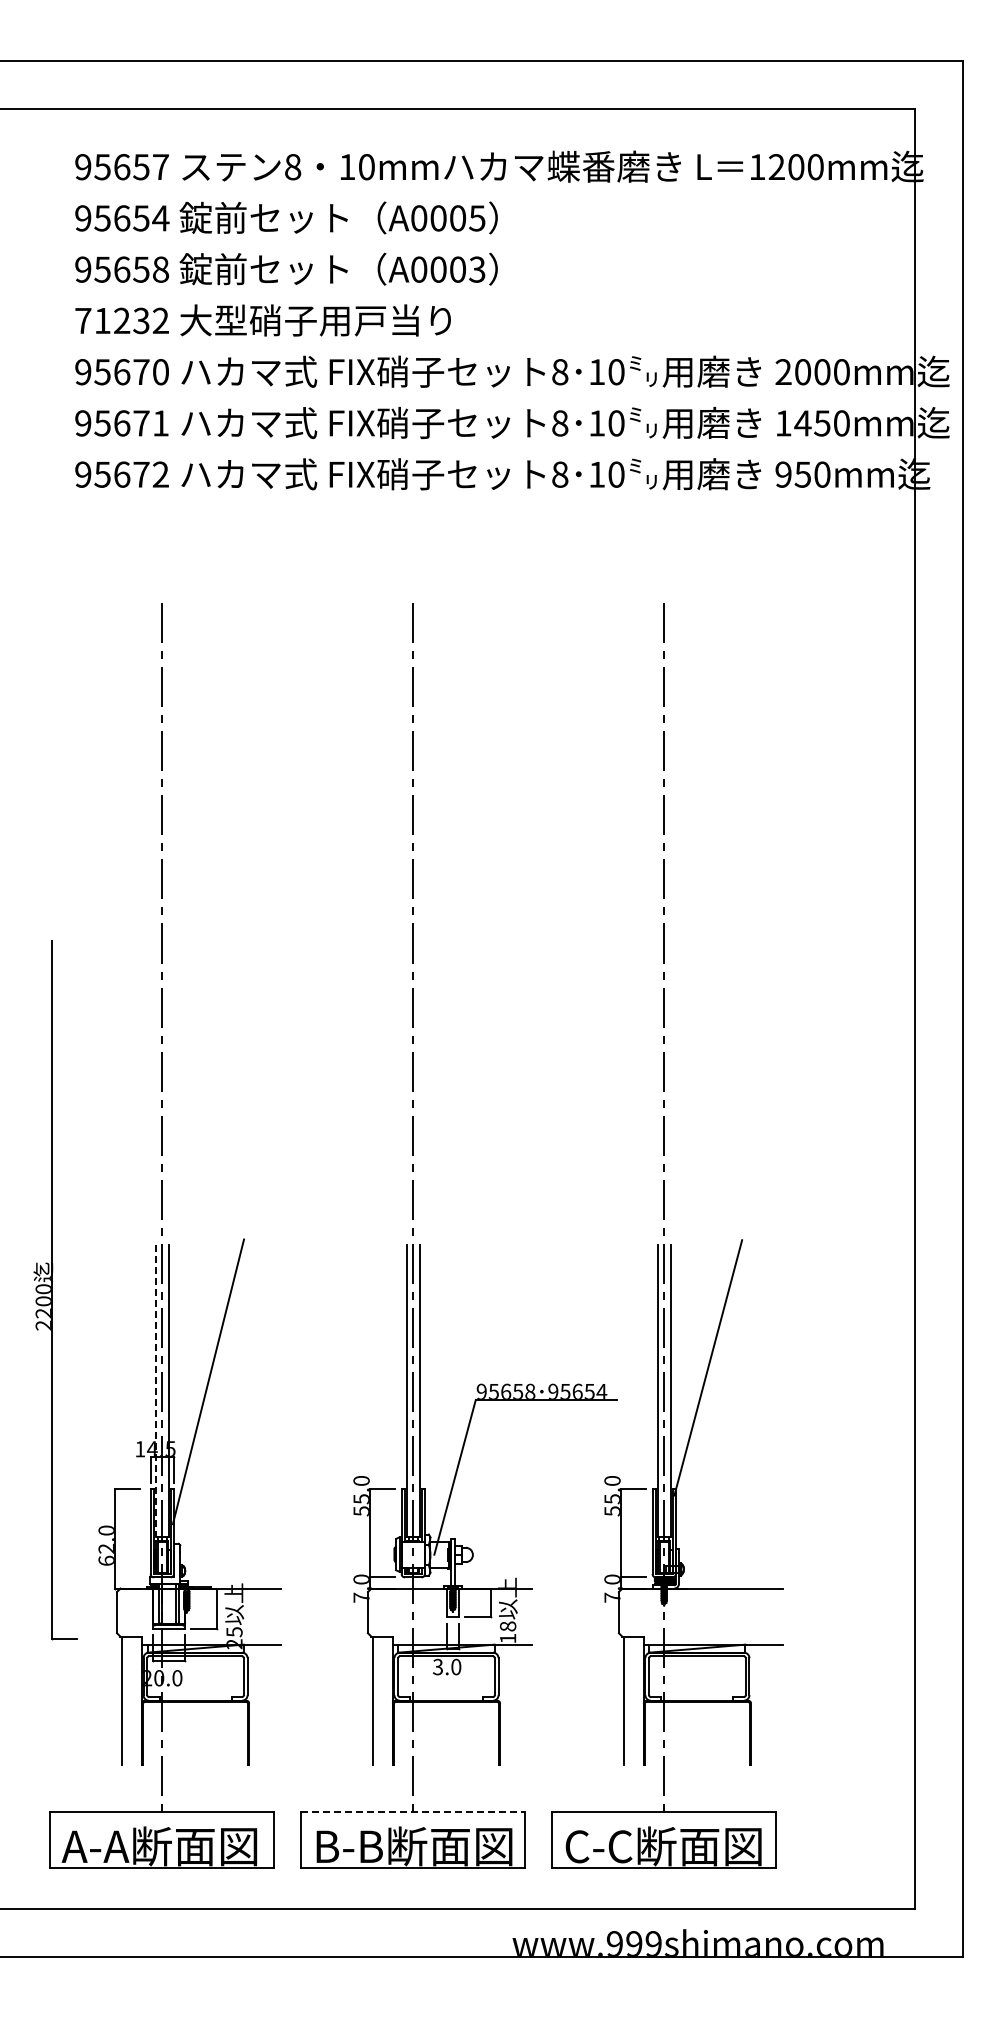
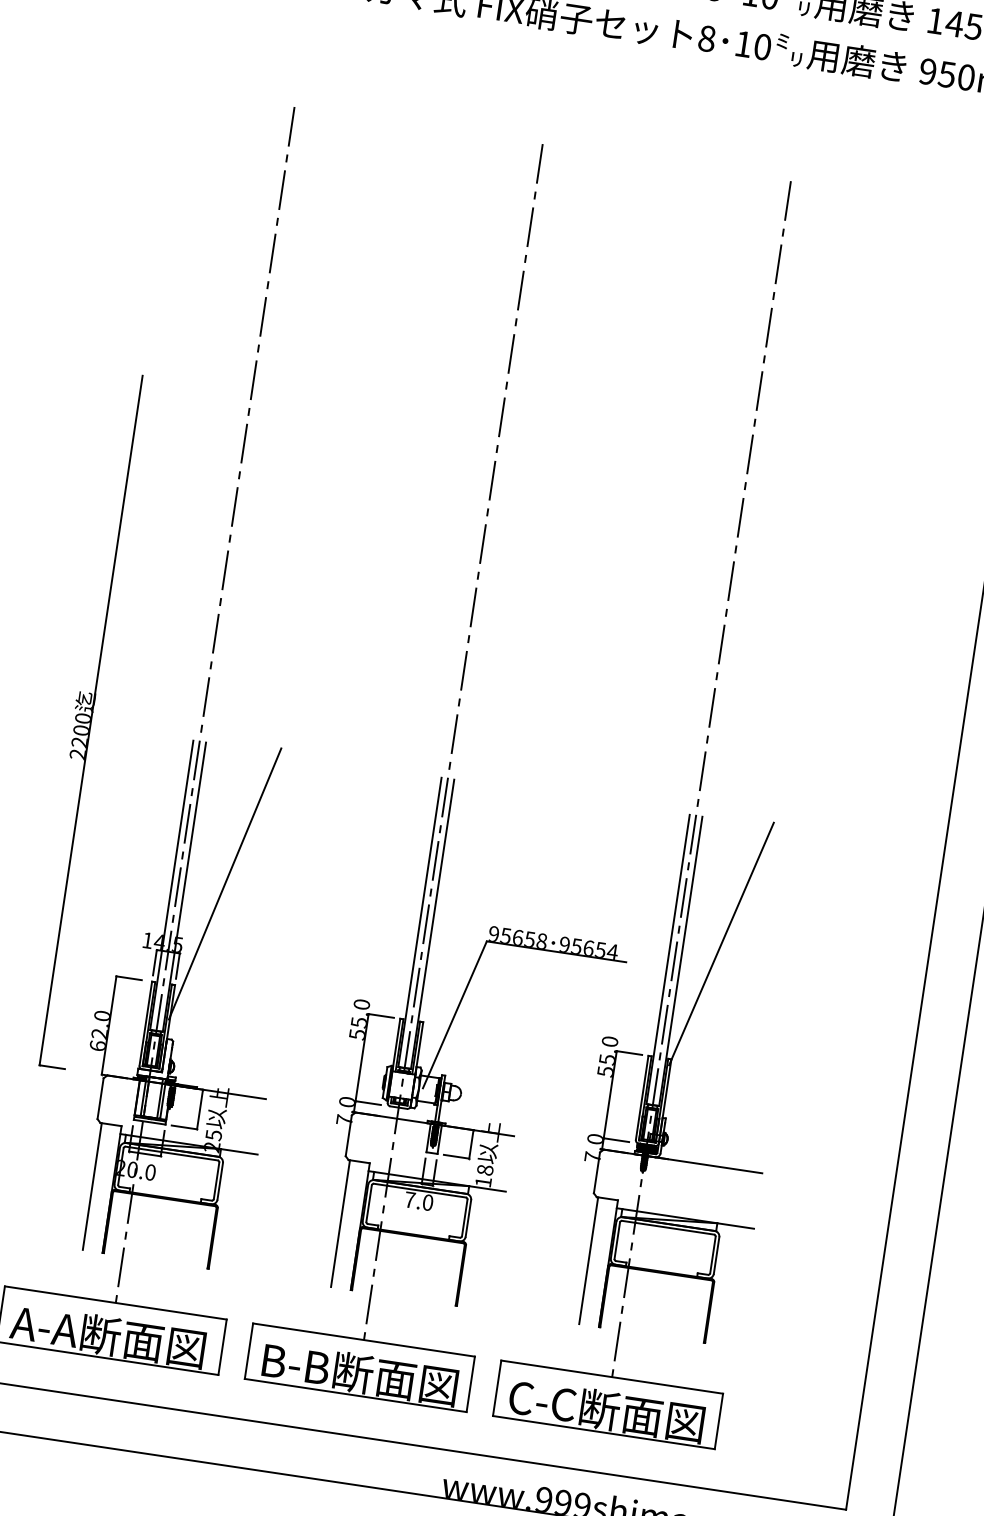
part: (55, 1290) -> (94, 721), moved
line: (155, 1391) -> (171, 885), dashed -> solid
text: (438, 1666) -> (410, 1199), 3.0 -> 7.0
line: (413, 1812) -> (364, 1340), dashed -> solid

